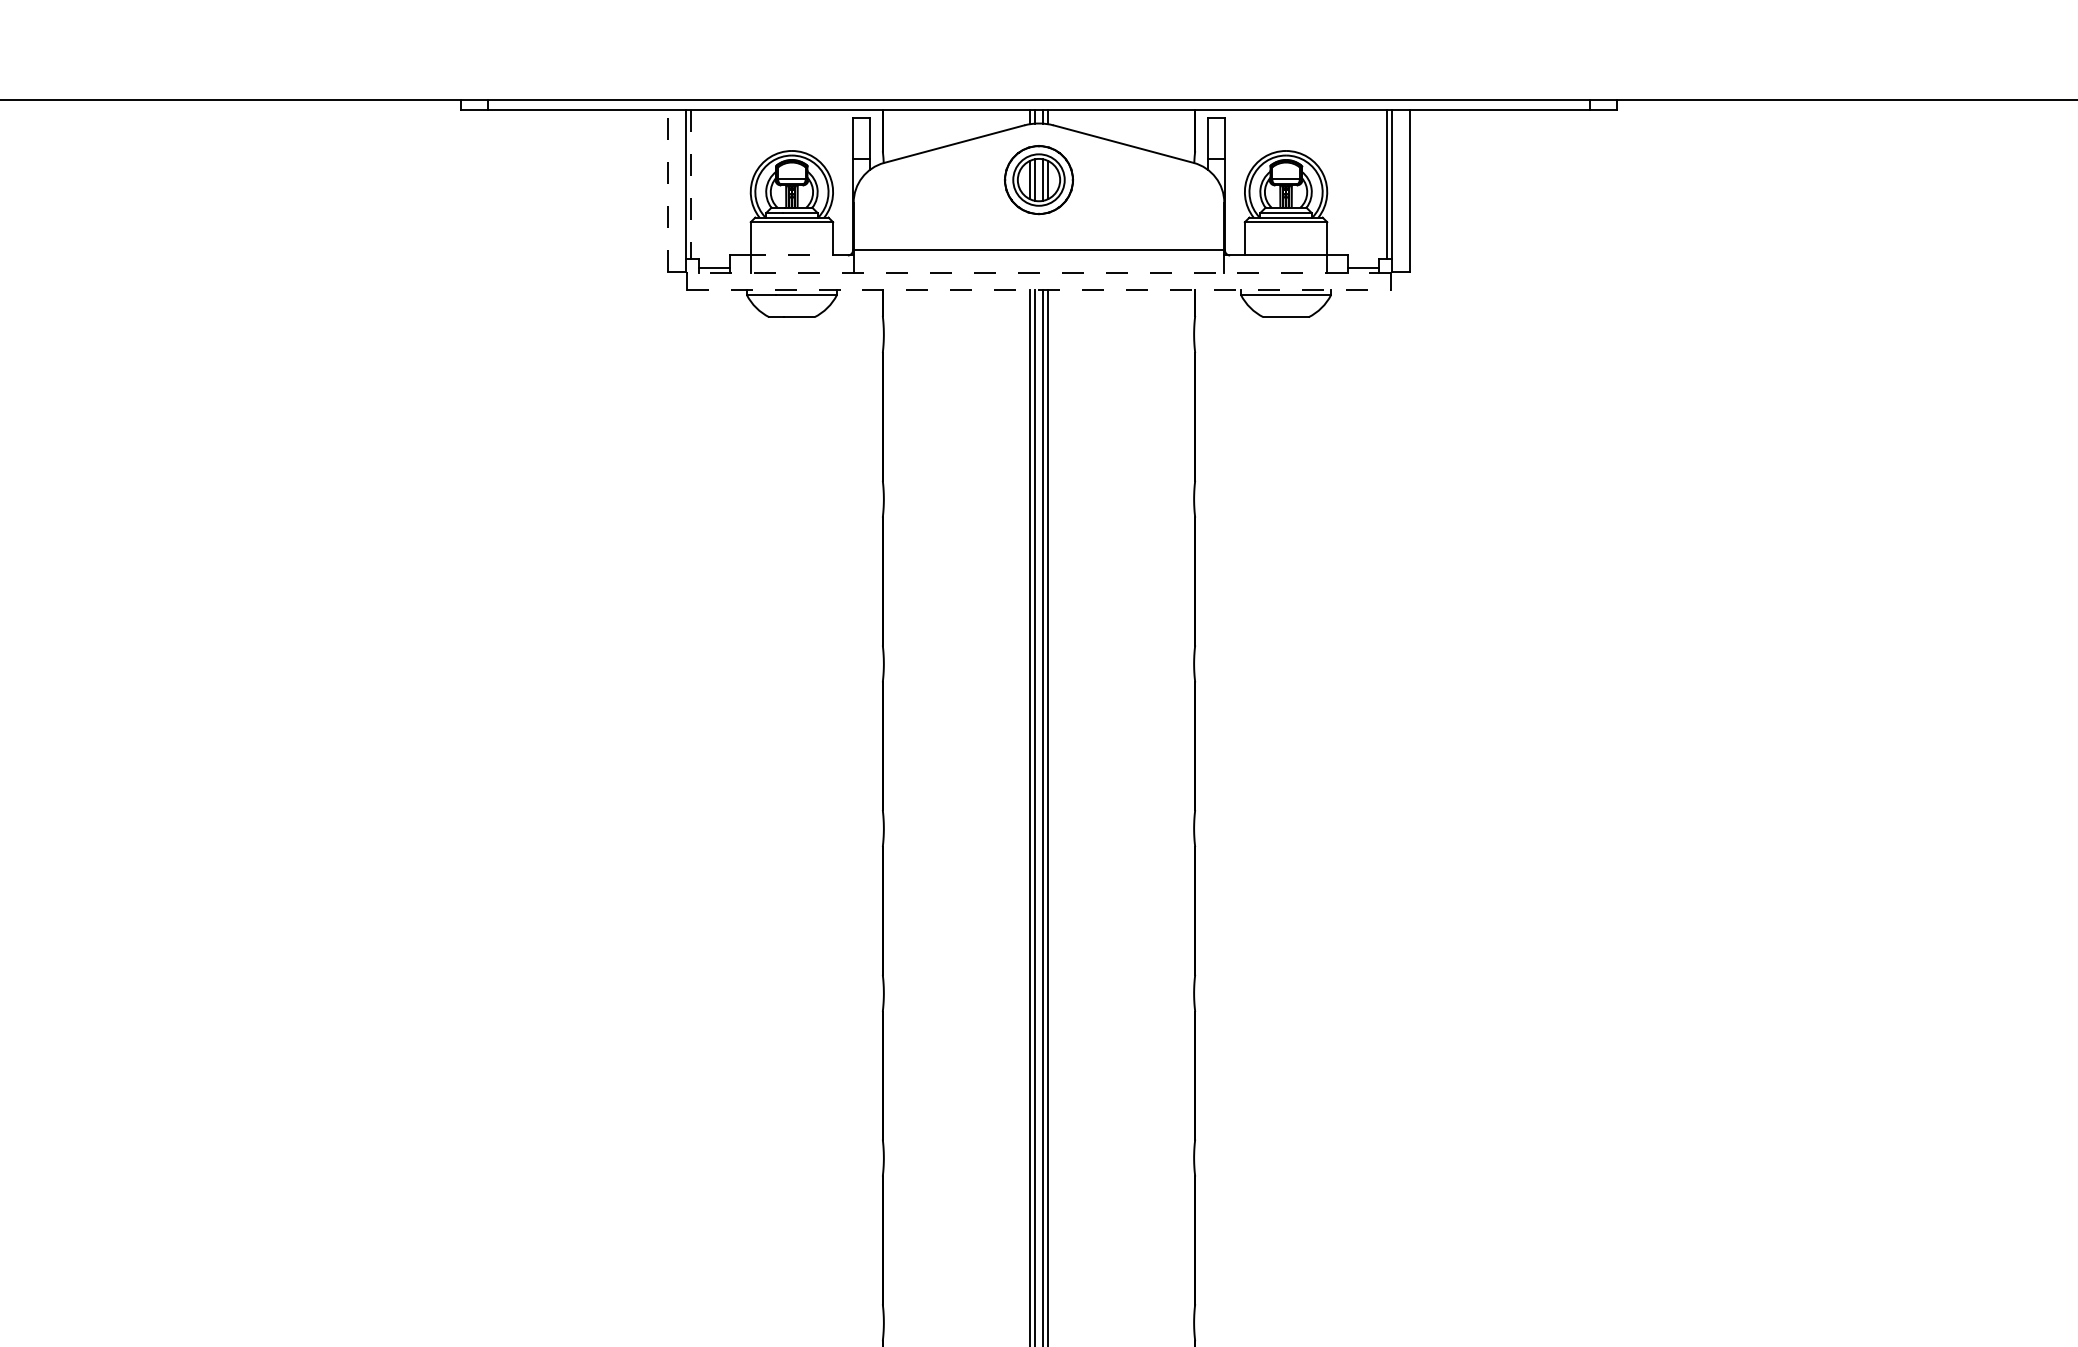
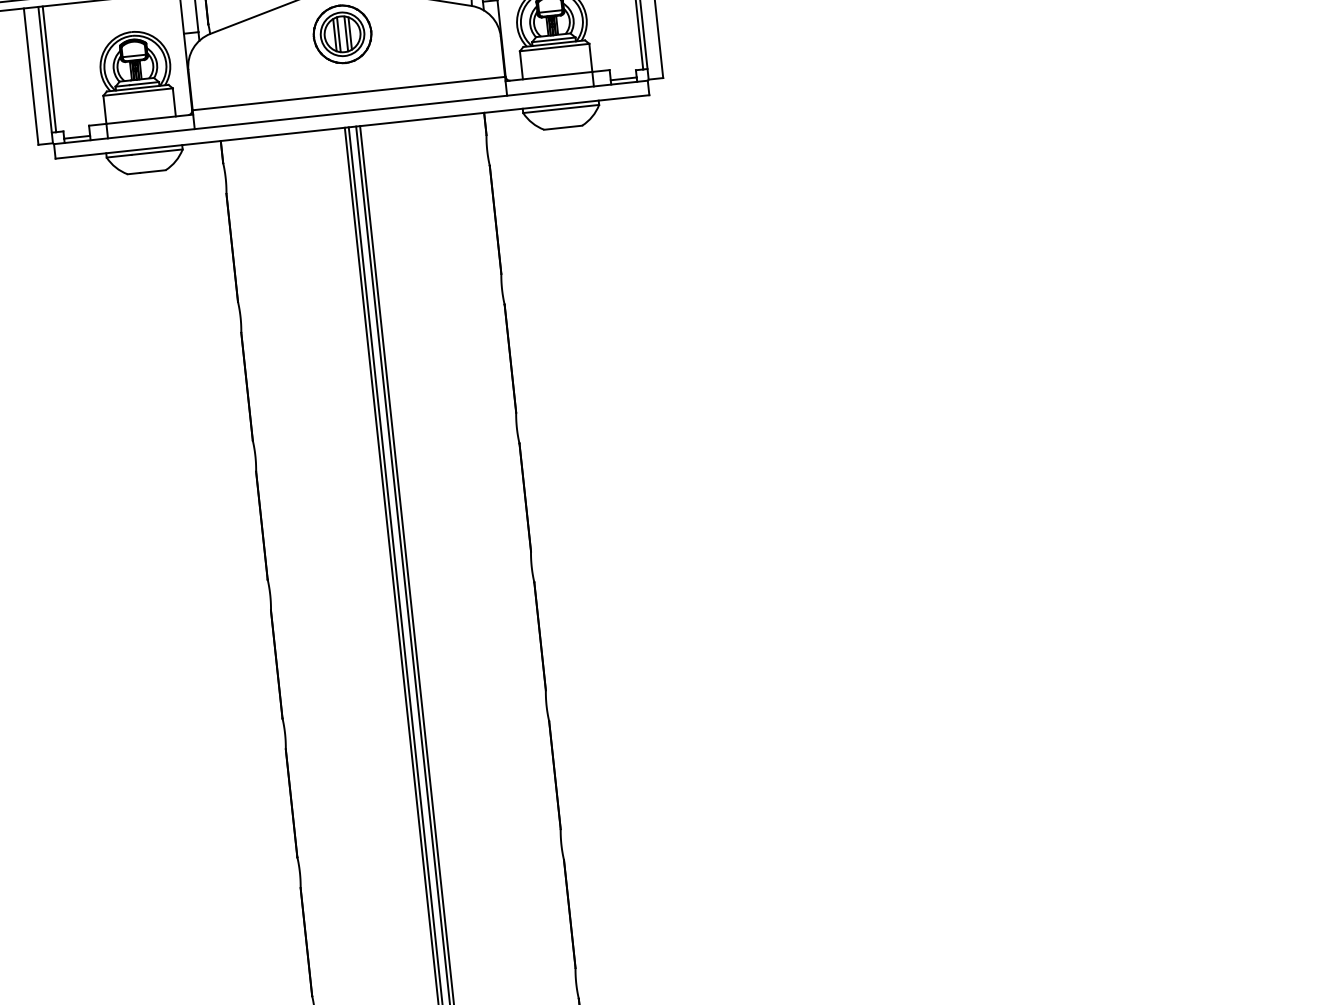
line: (690, 184) -> (49, 69), dashed -> solid
line: (668, 190) -> (31, 76), dashed -> solid
line: (801, 255) -> (149, 119), dashed -> solid
line: (1038, 272) -> (350, 112), dashed -> solid
line: (1039, 289) -> (352, 126), dashed -> solid

